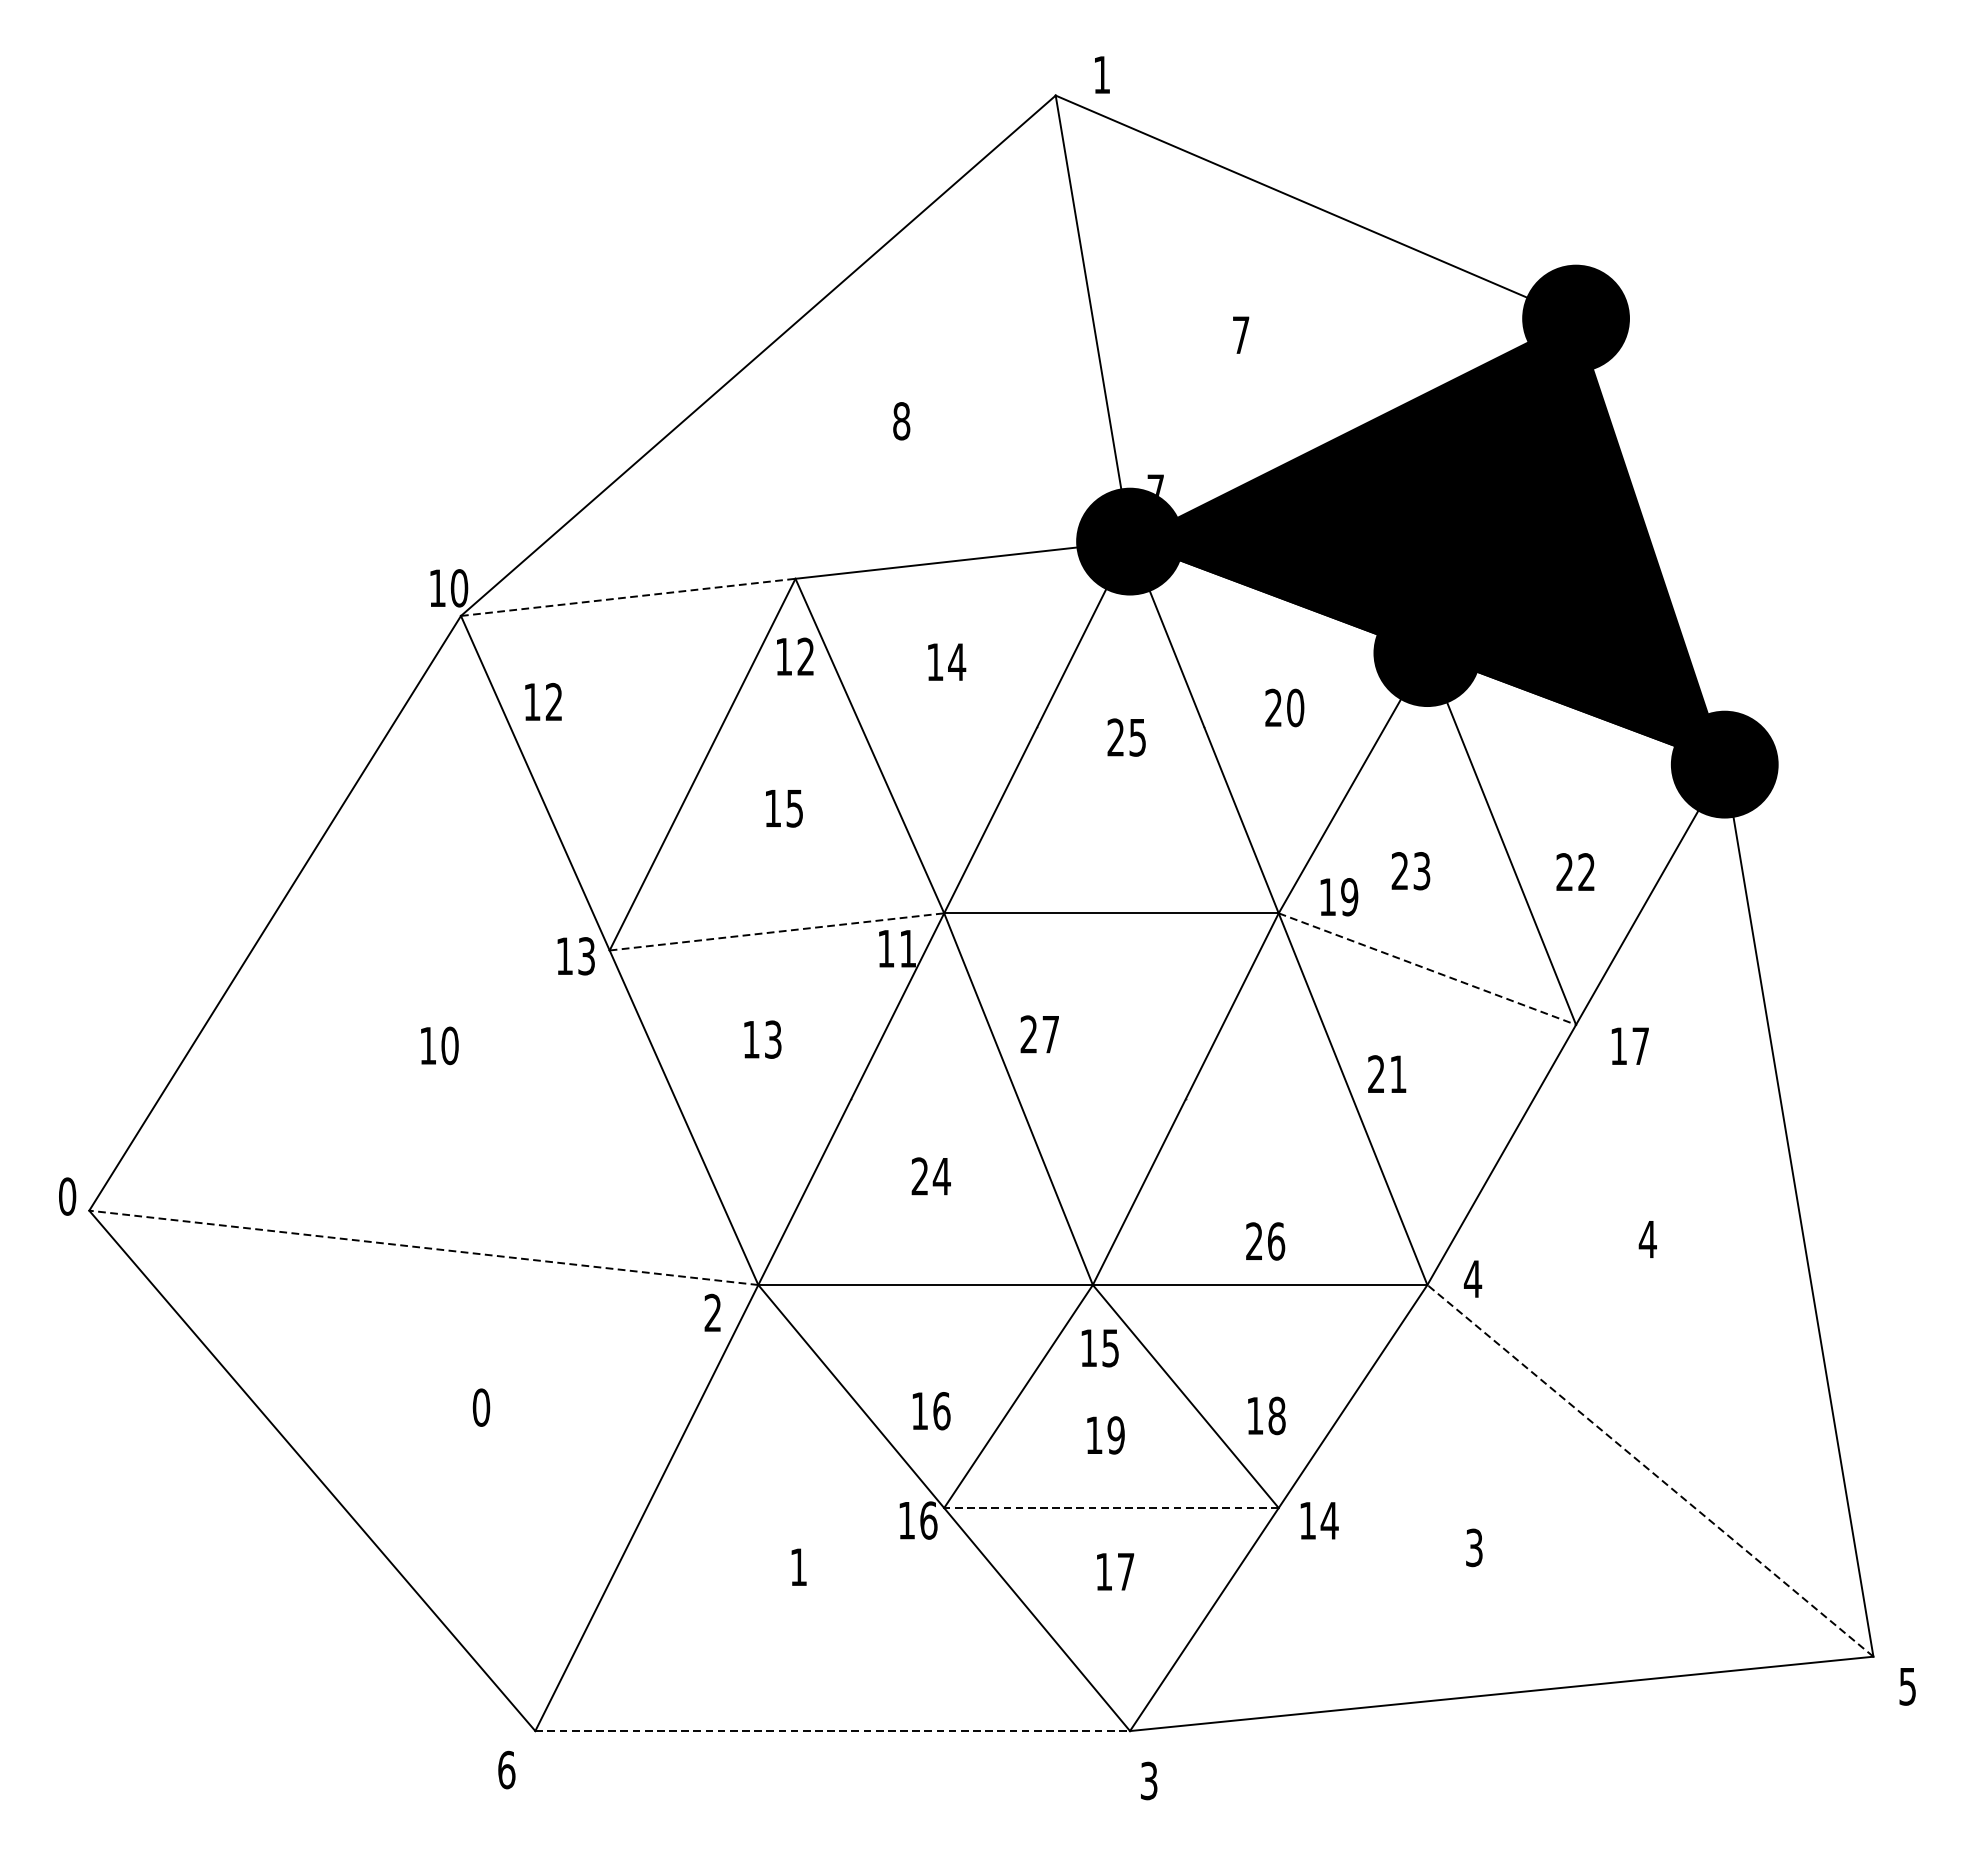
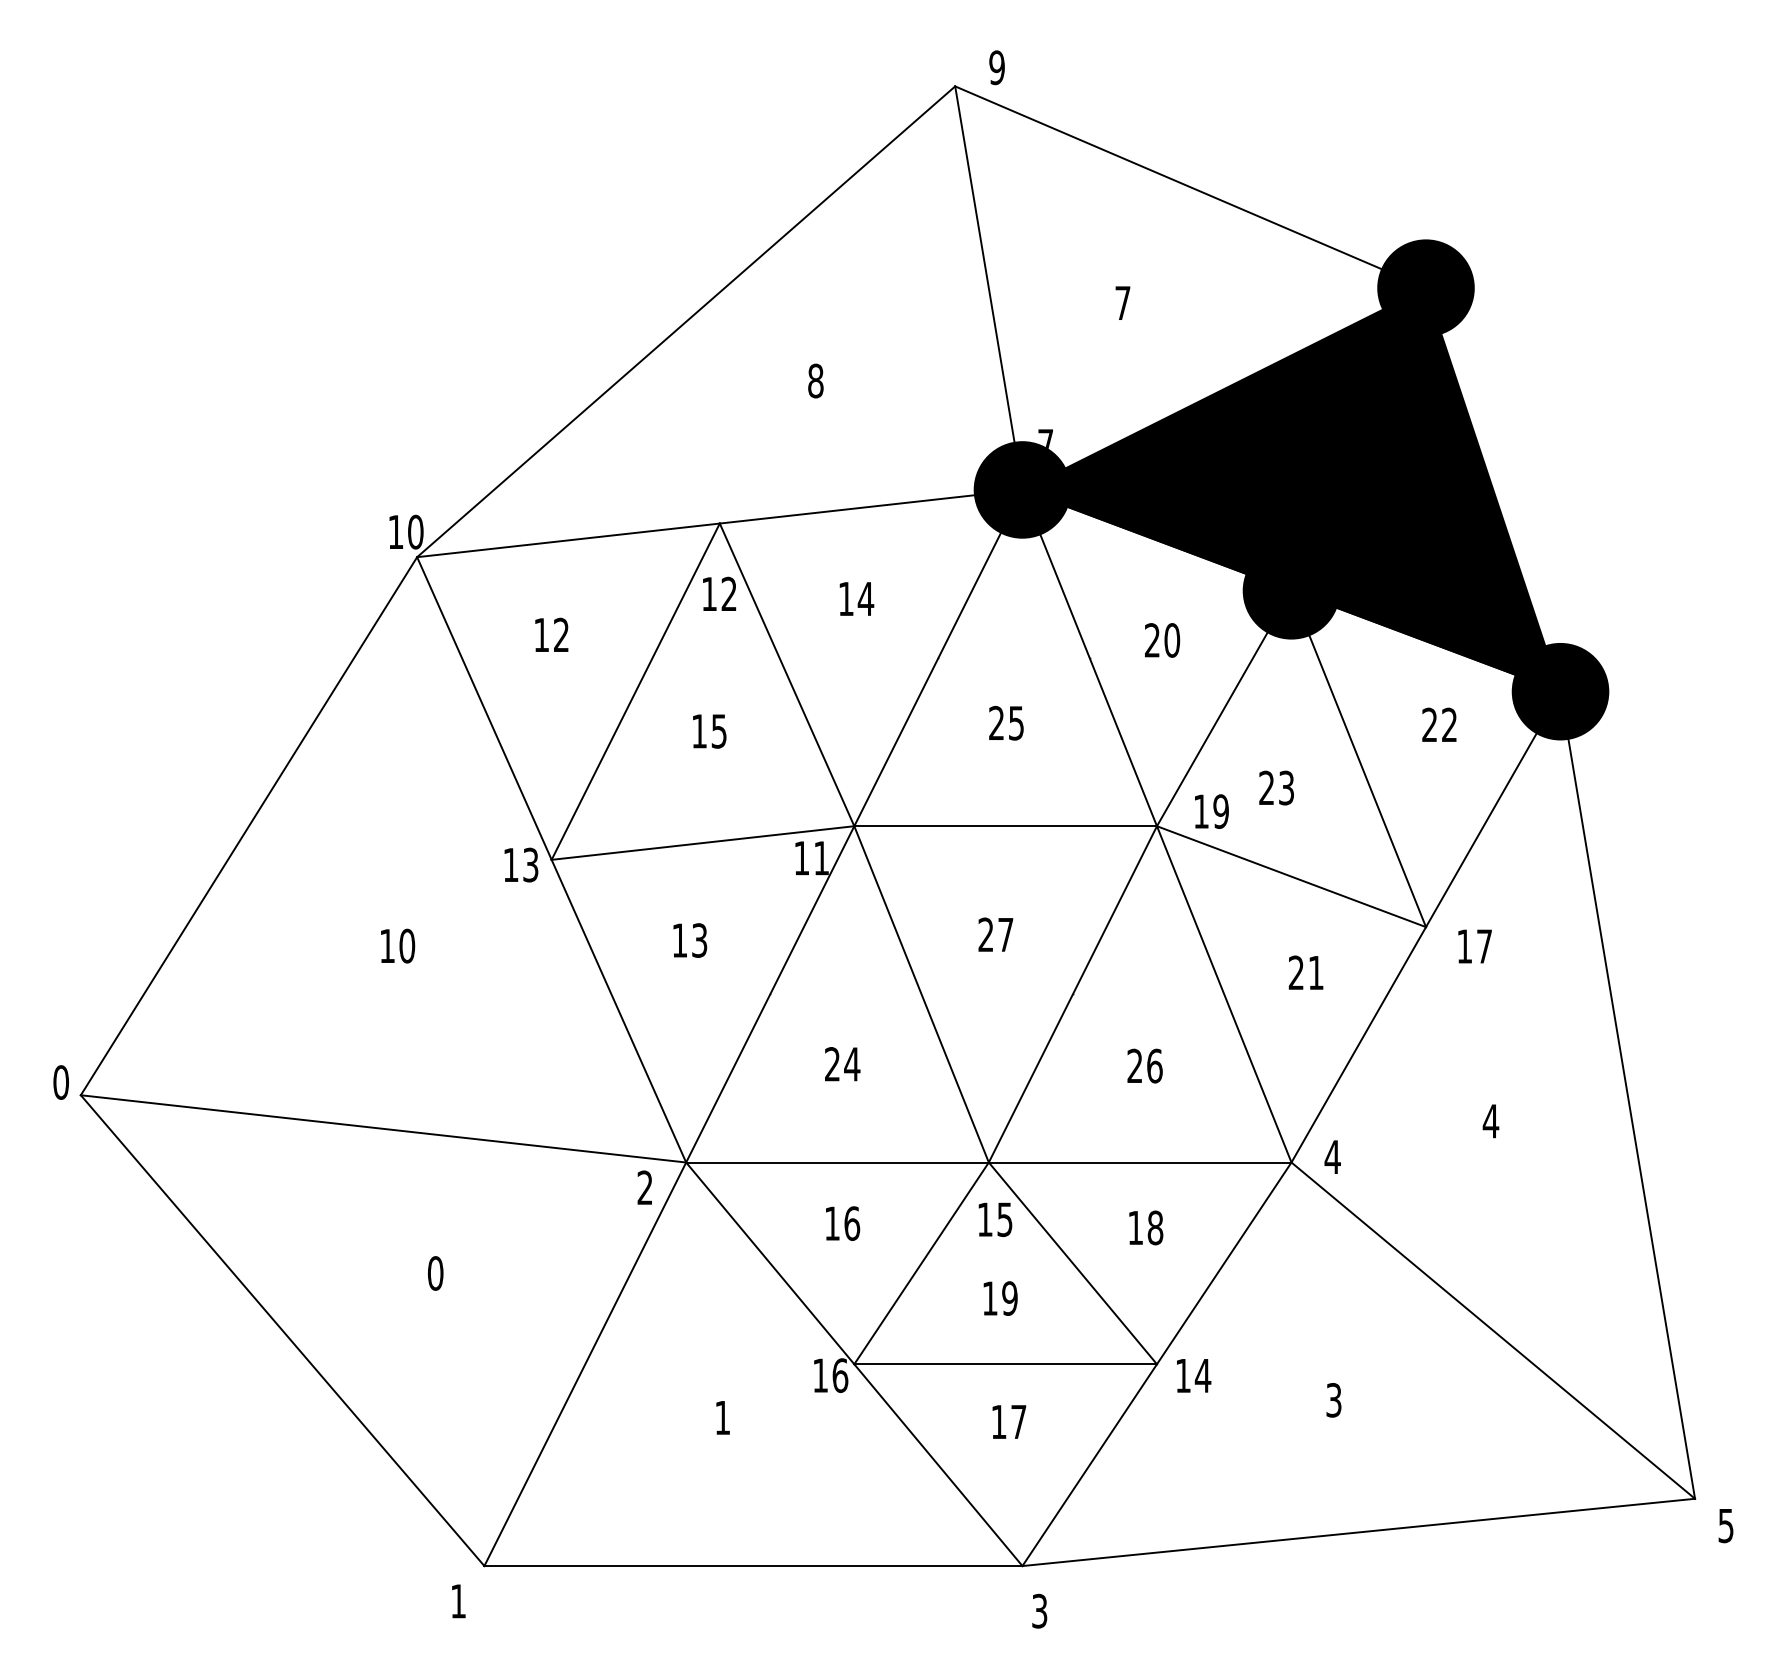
text: (1101, 74) -> (996, 67), 1 -> 9
line: (628, 597) -> (568, 540), dashed -> solid
text: (543, 701) -> (551, 634), moved
text: (1126, 736) -> (1006, 722), moved
text: (1575, 871) -> (1439, 724), moved
line: (777, 931) -> (703, 842), dashed -> solid
line: (1427, 968) -> (1291, 876), dashed -> solid
text: (1039, 1034) -> (995, 934), moved
text: (1386, 1073) -> (1305, 972), moved
text: (1264, 1240) -> (1144, 1065), moved
line: (423, 1247) -> (383, 1128), dashed -> solid
text: (932, 1411) -> (843, 1223), moved
text: (1267, 1415) -> (1146, 1227), moved
line: (1650, 1470) -> (1493, 1330), dashed -> solid
line: (1111, 1508) -> (1005, 1364), dashed -> solid
line: (832, 1731) -> (753, 1566), dashed -> solid
text: (506, 1770) -> (458, 1601), 6 -> 1

